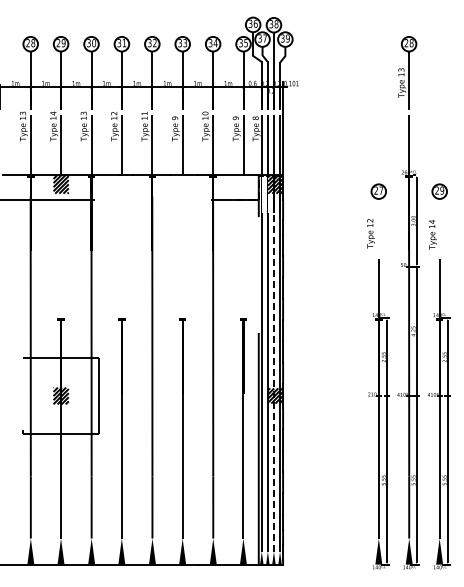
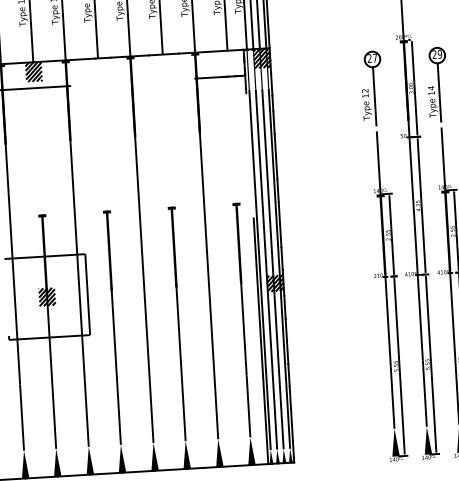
line: (378, 225) -> (374, 95), added
line: (439, 225) -> (439, 91), added
line: (273, 382) -> (272, 269), dashed -> solid

